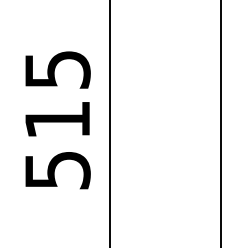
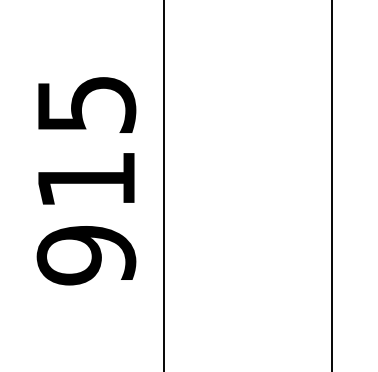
text: (57, 170) -> (86, 255), 515 -> 915

